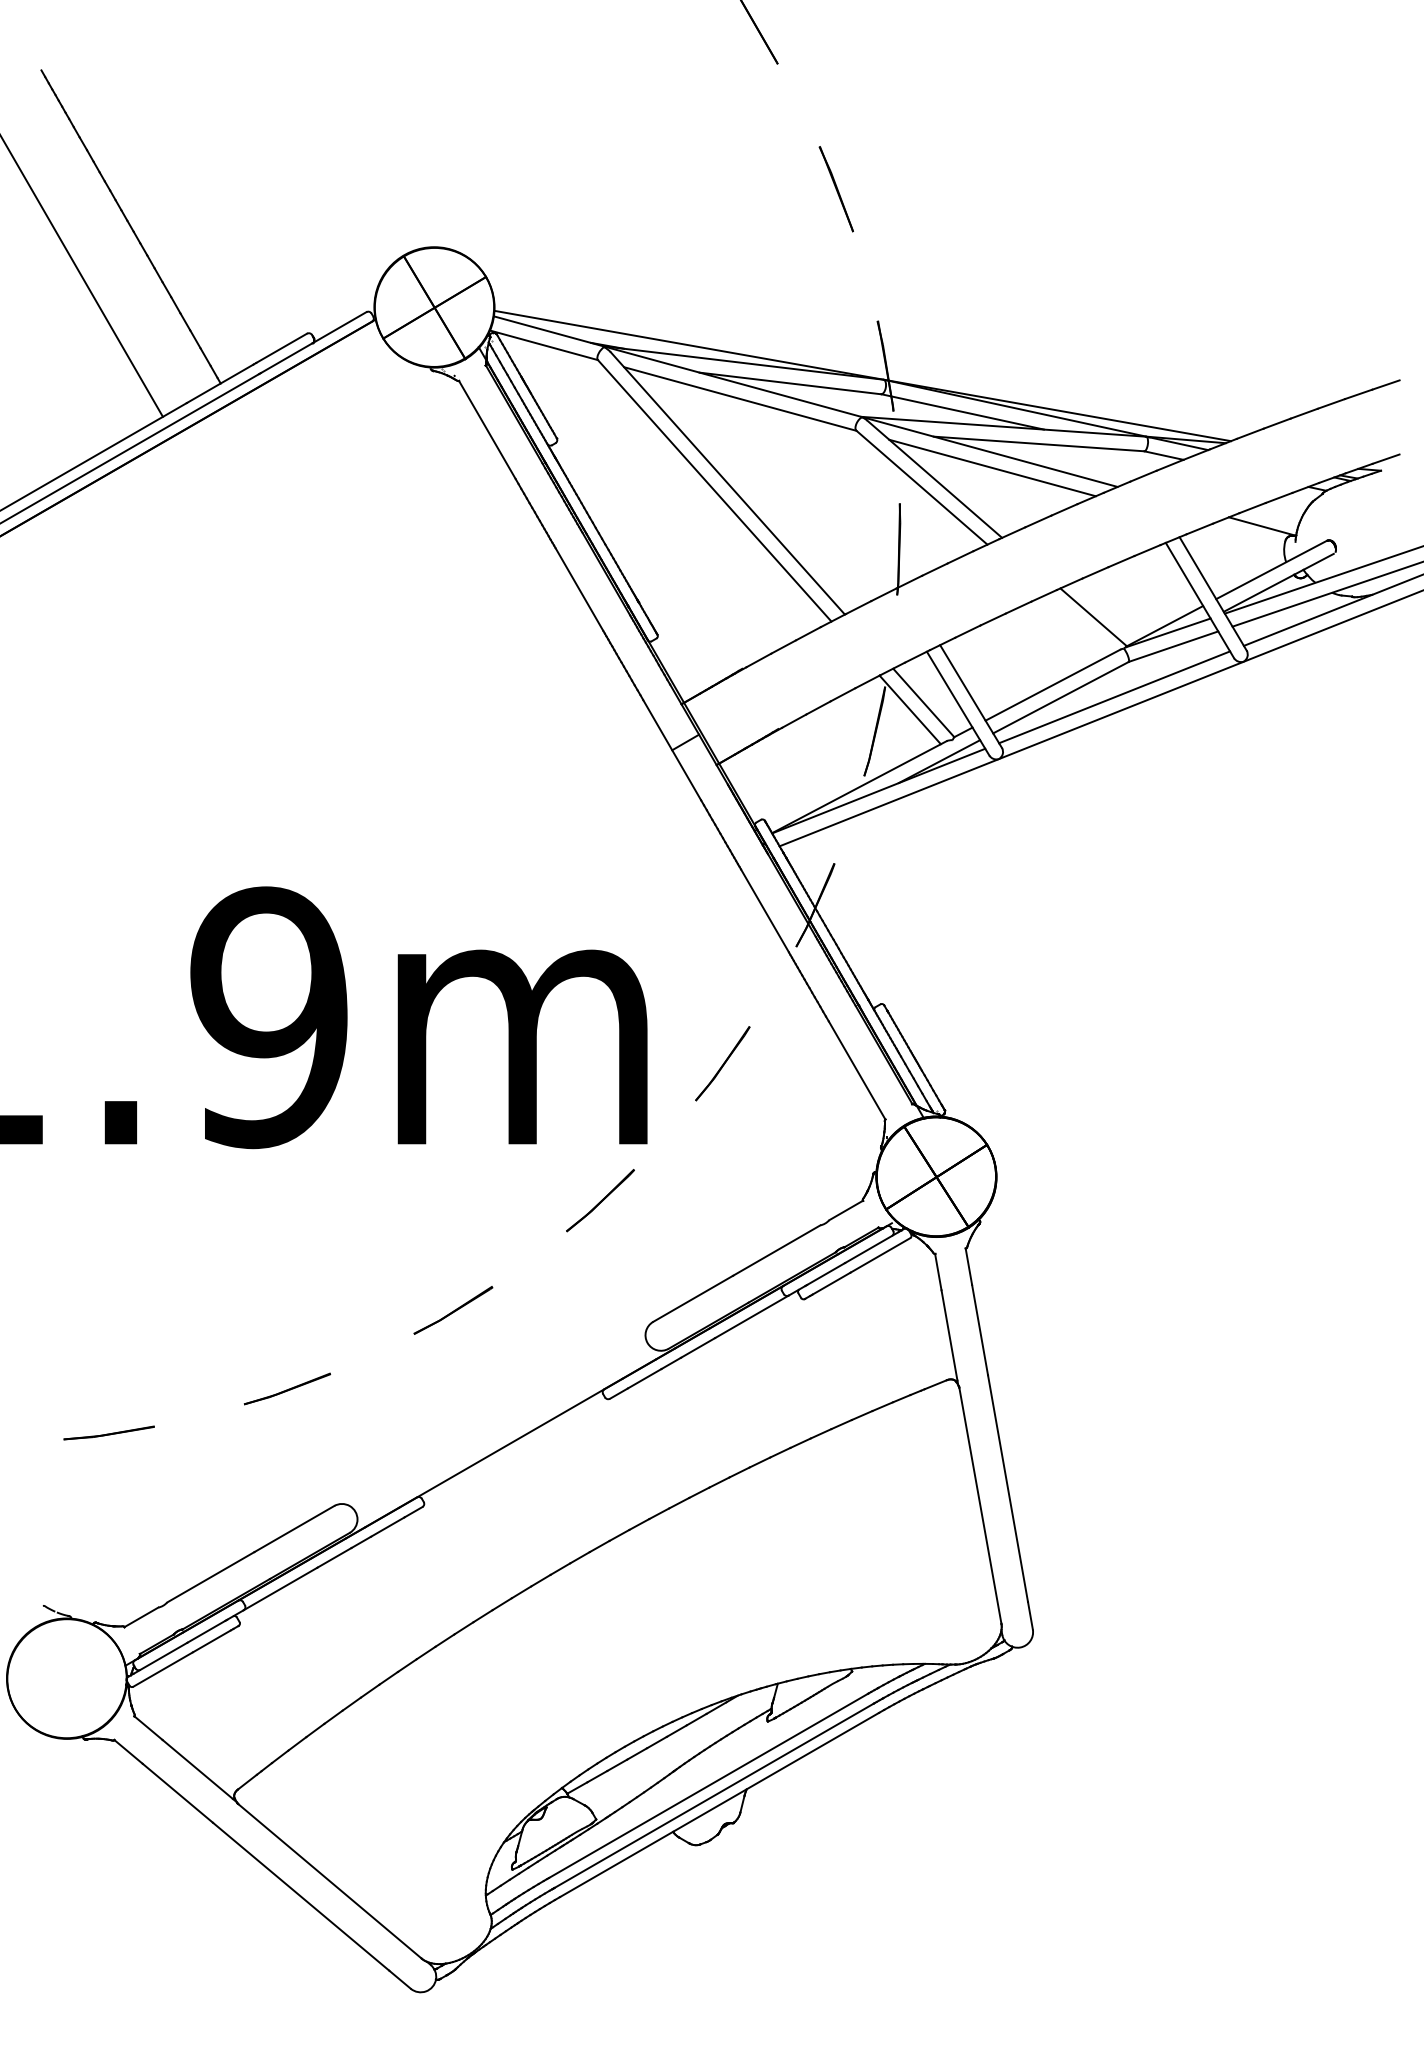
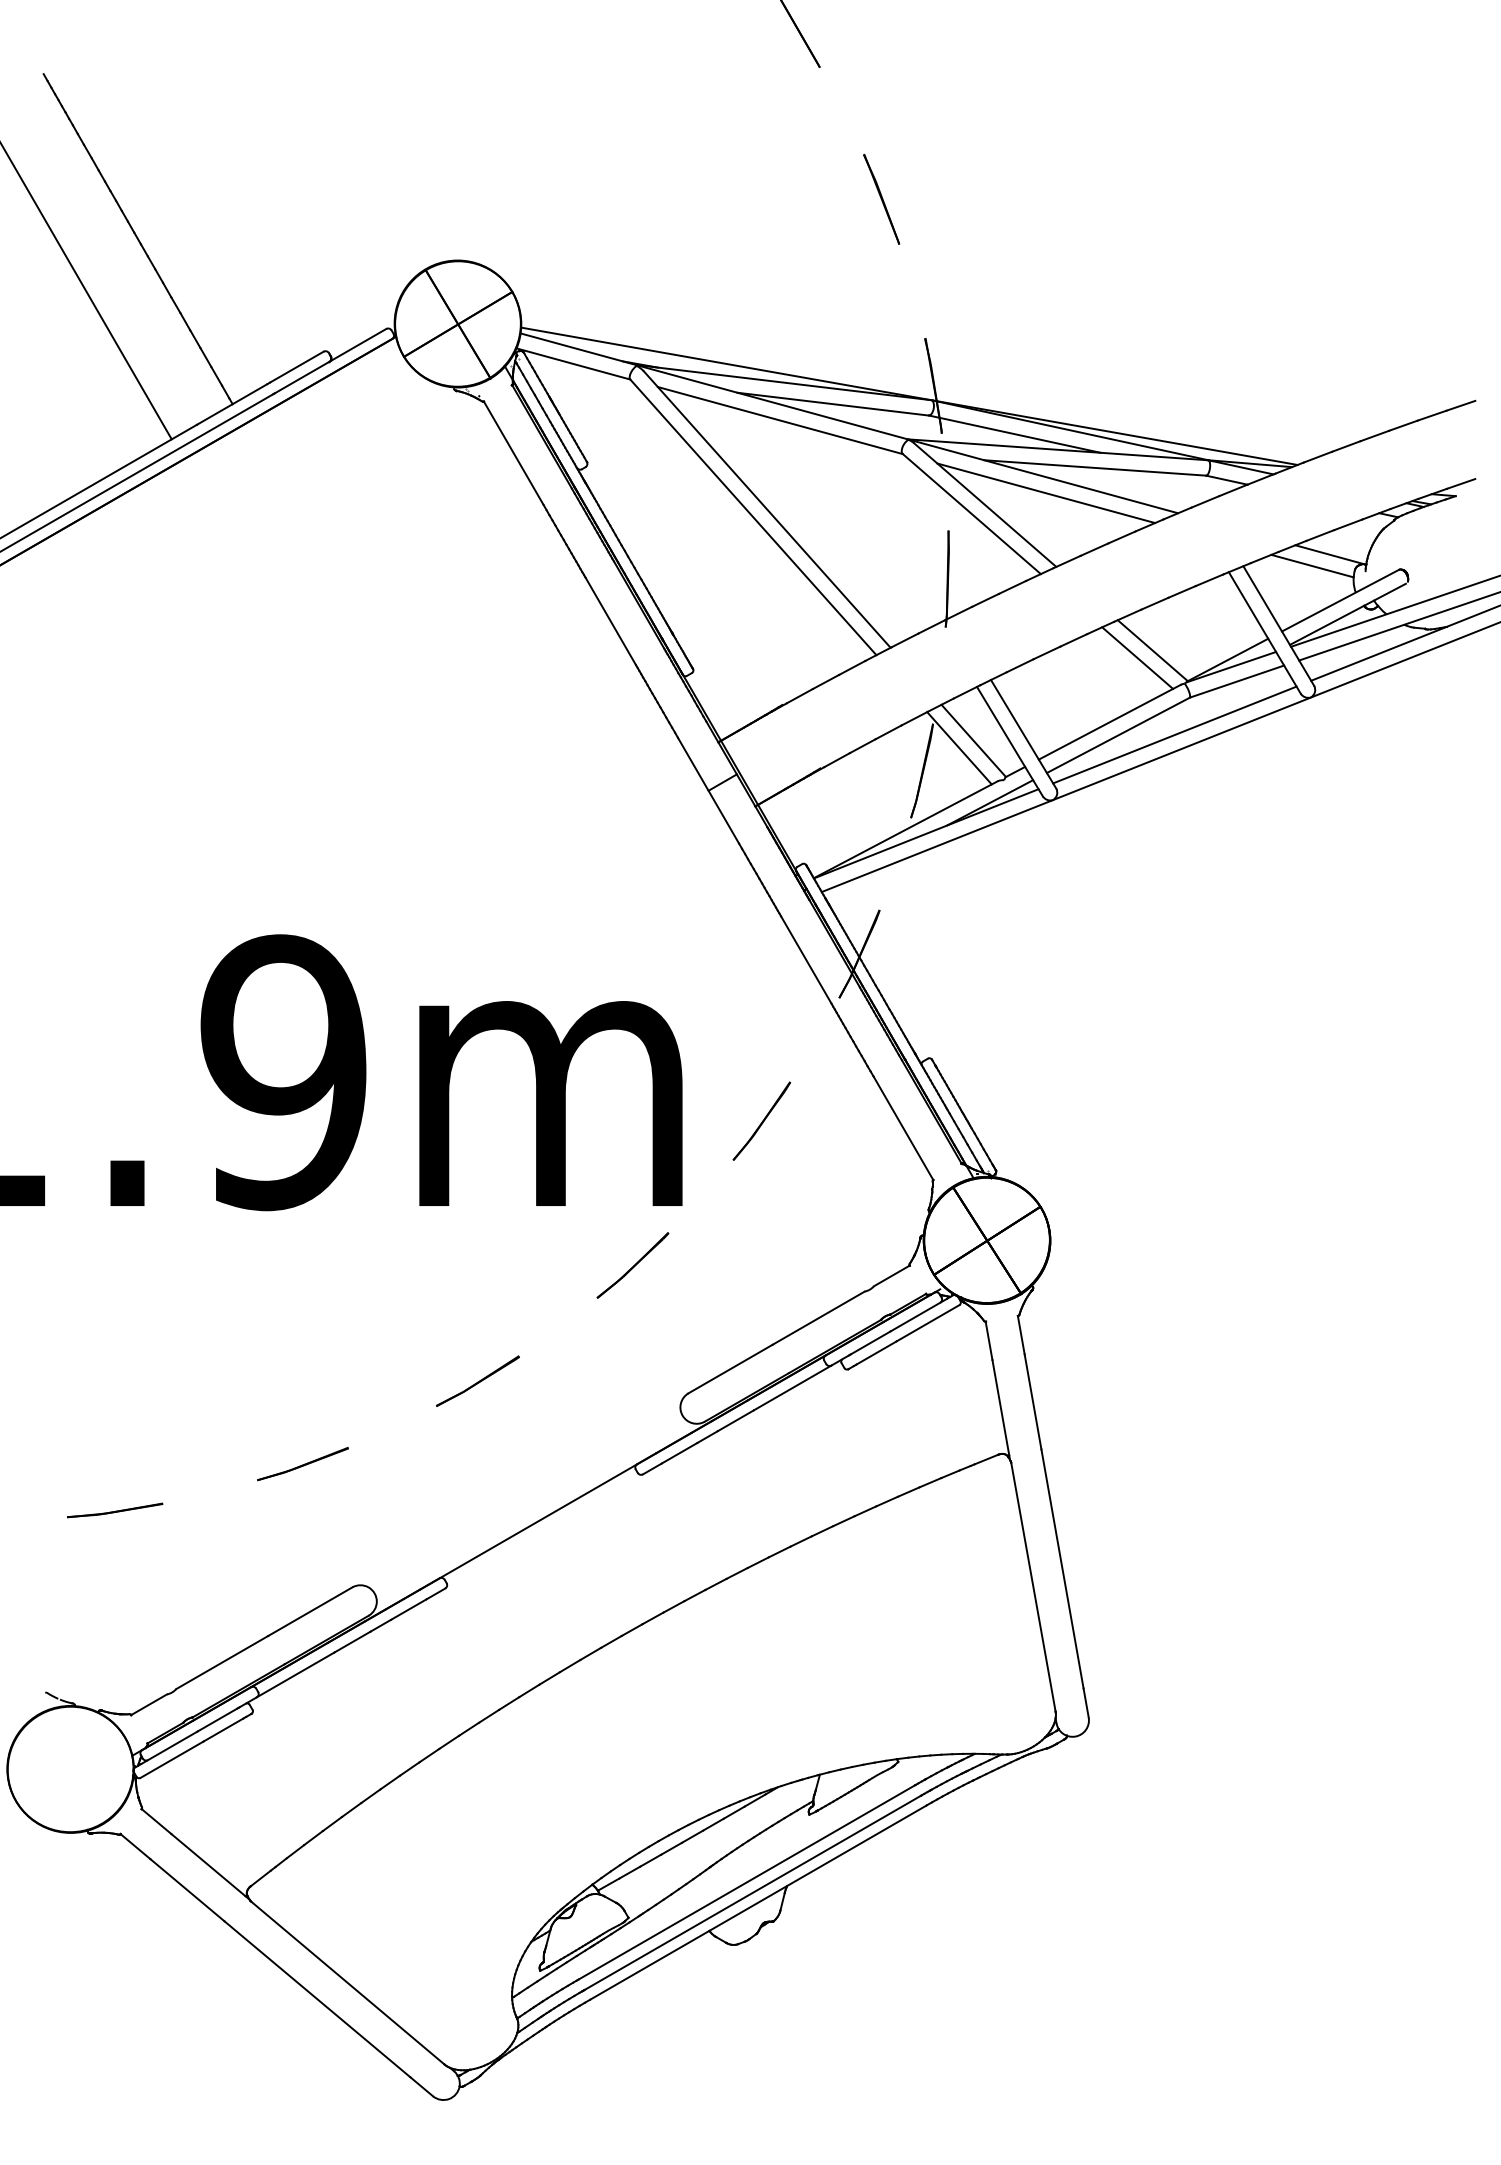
line: (1245, 536) -> (1312, 565), added
line: (1079, 623) -> (1137, 657), added

